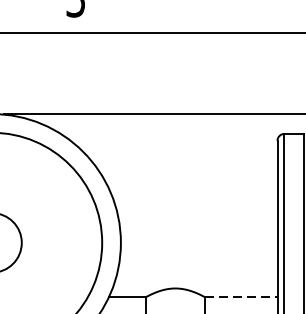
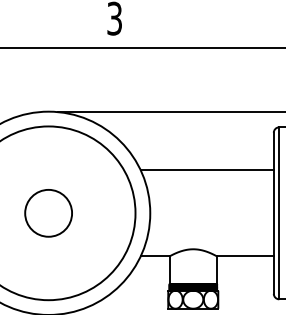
line: (192, 188) -> (206, 170), added
line: (241, 297) -> (245, 256), dashed -> solid

